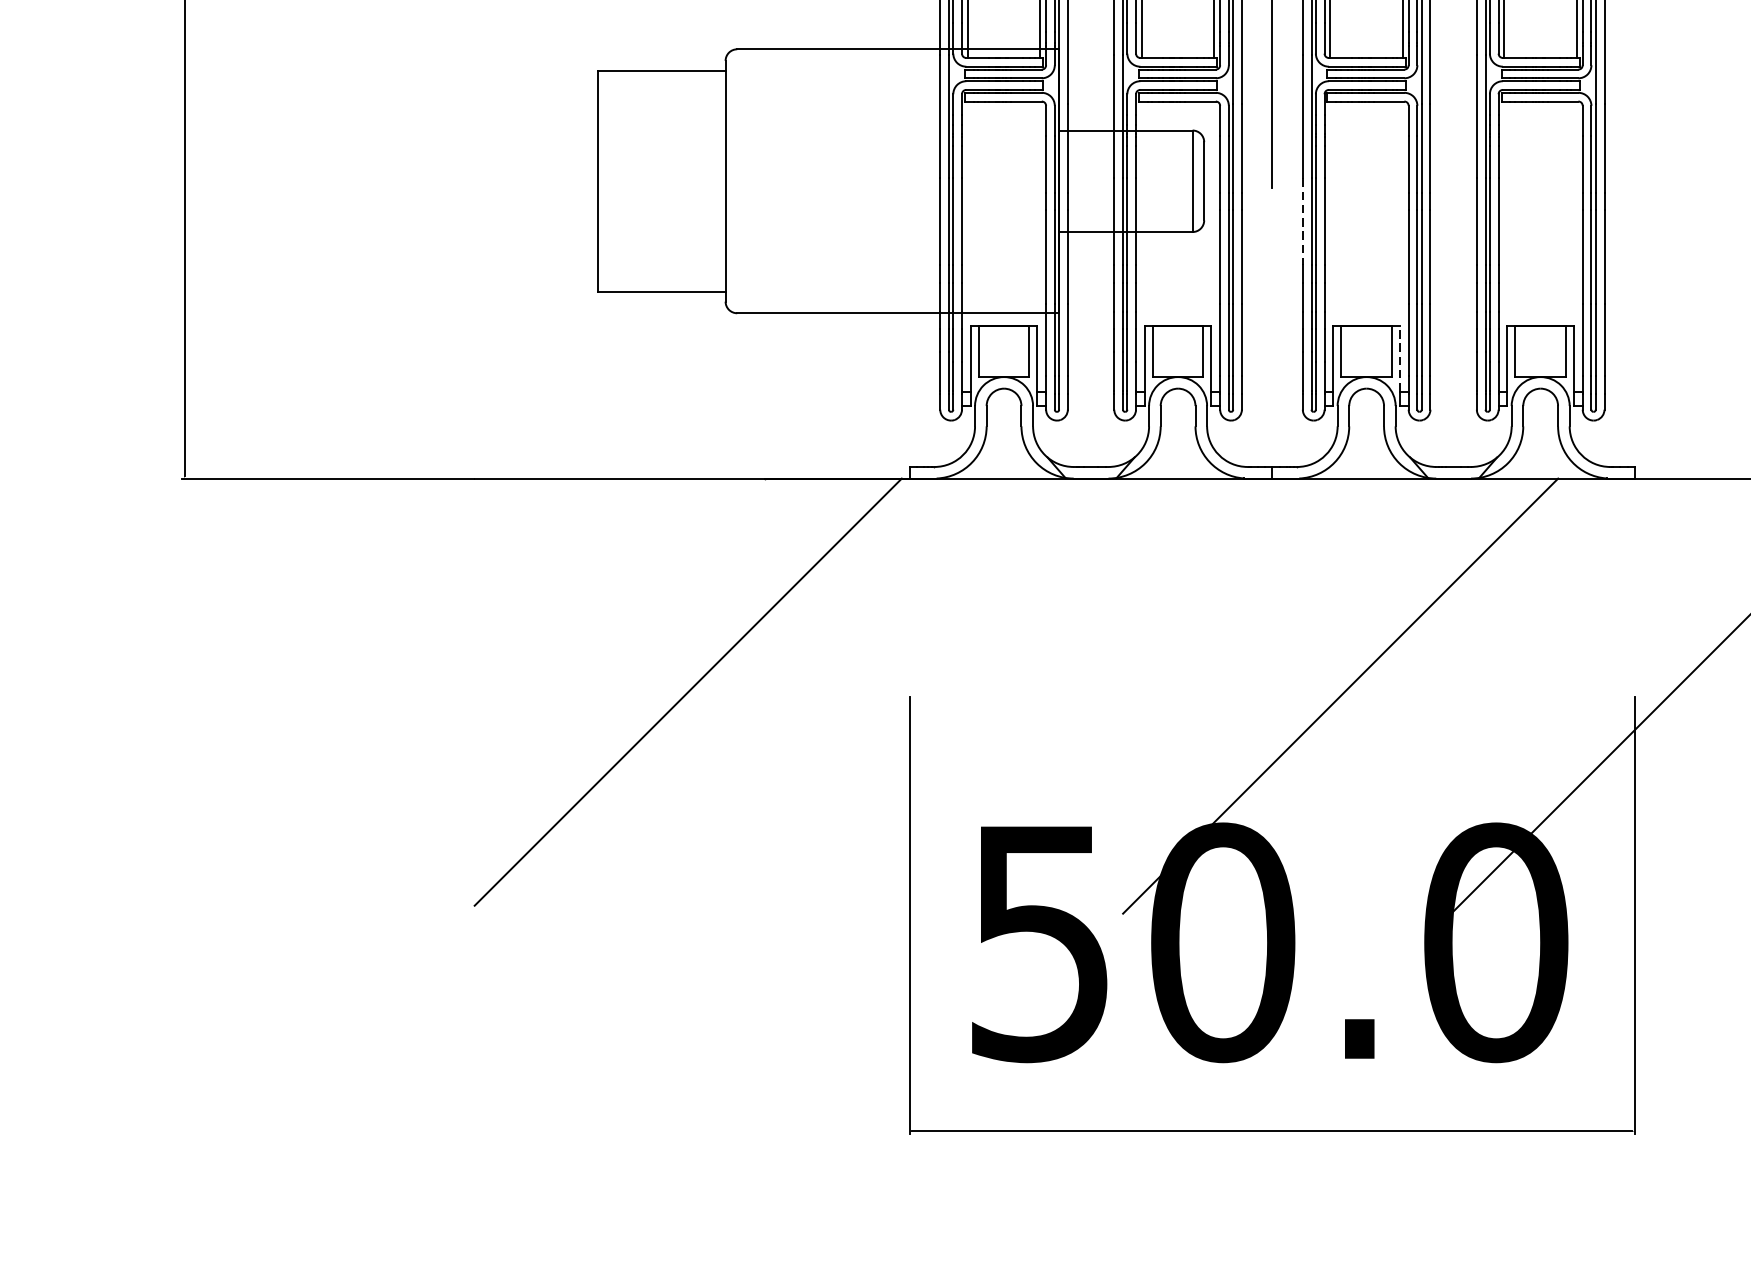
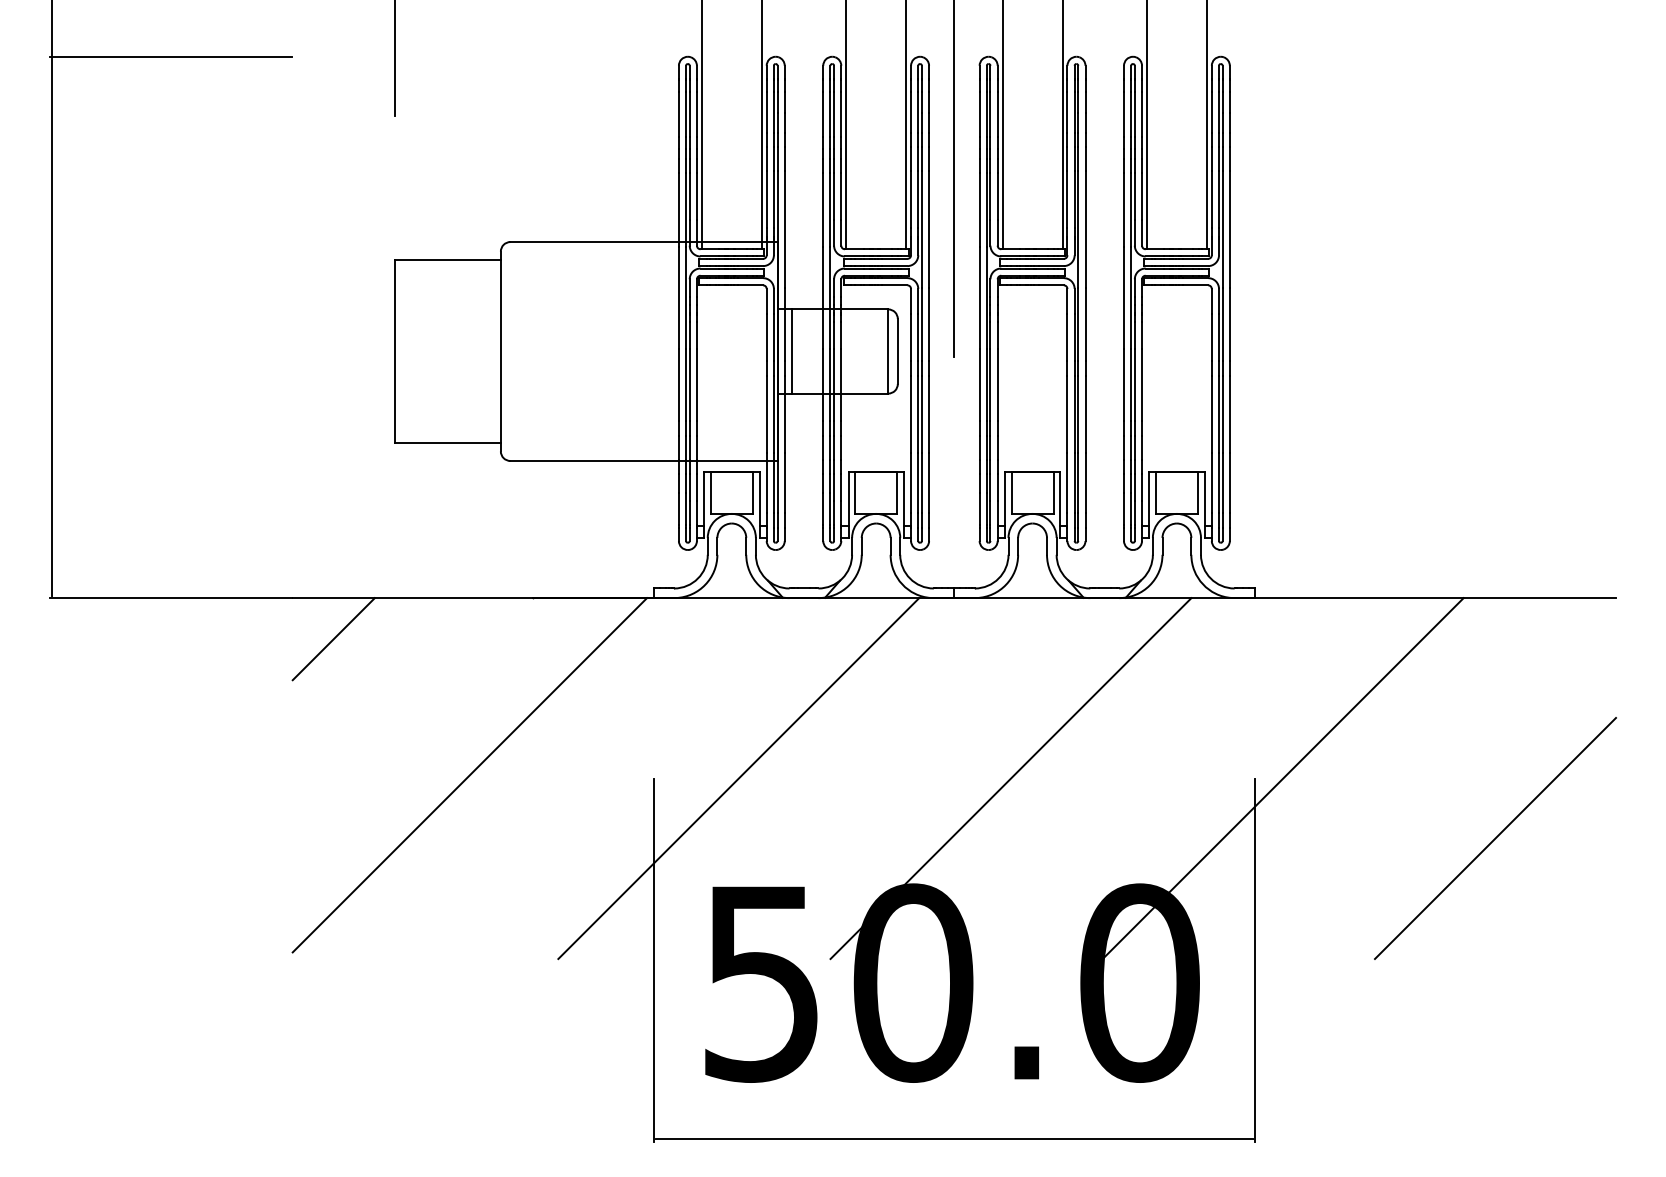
line: (1076, 181) -> (791, 351), added
line: (1302, 222) -> (979, 385), dashed -> solid
line: (1400, 358) -> (1060, 498), dashed -> solid
line: (523, 528) -> (333, 639), added
line: (1012, 696) -> (738, 778), added

